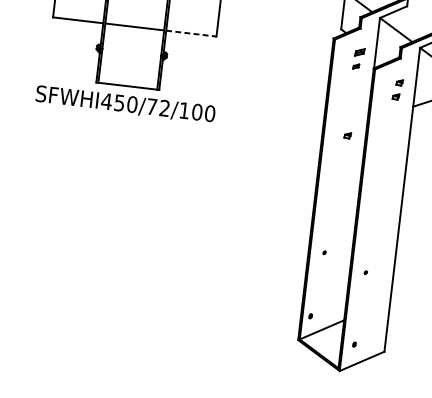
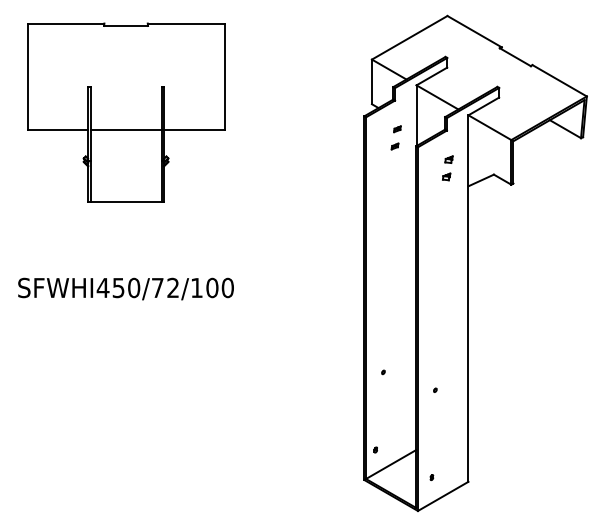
line: (191, 33) -> (194, 130), dashed -> solid
part: (359, 52) -> (397, 129), size x0.62
text: (125, 104) -> (125, 288), moved
part: (347, 135) -> (394, 229), removed

